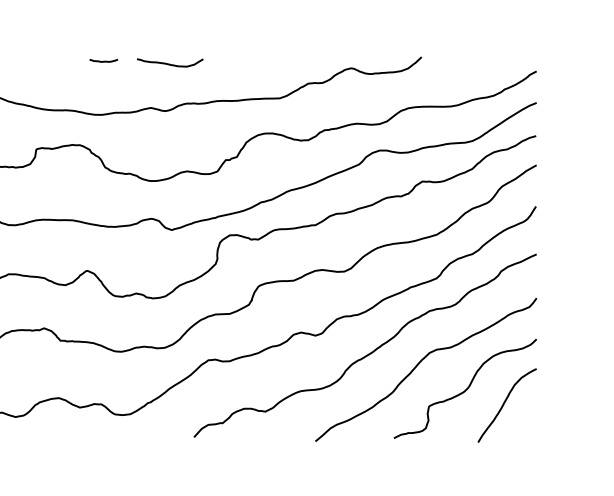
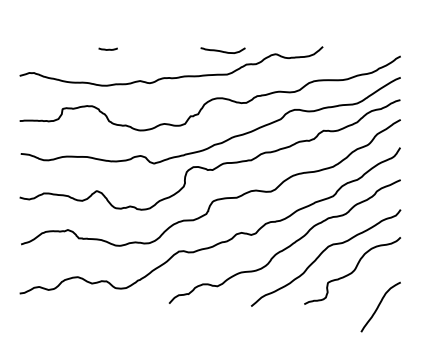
curve: (169, 62) -> (222, 50), moved
curve: (505, 404) -> (379, 306), moved

